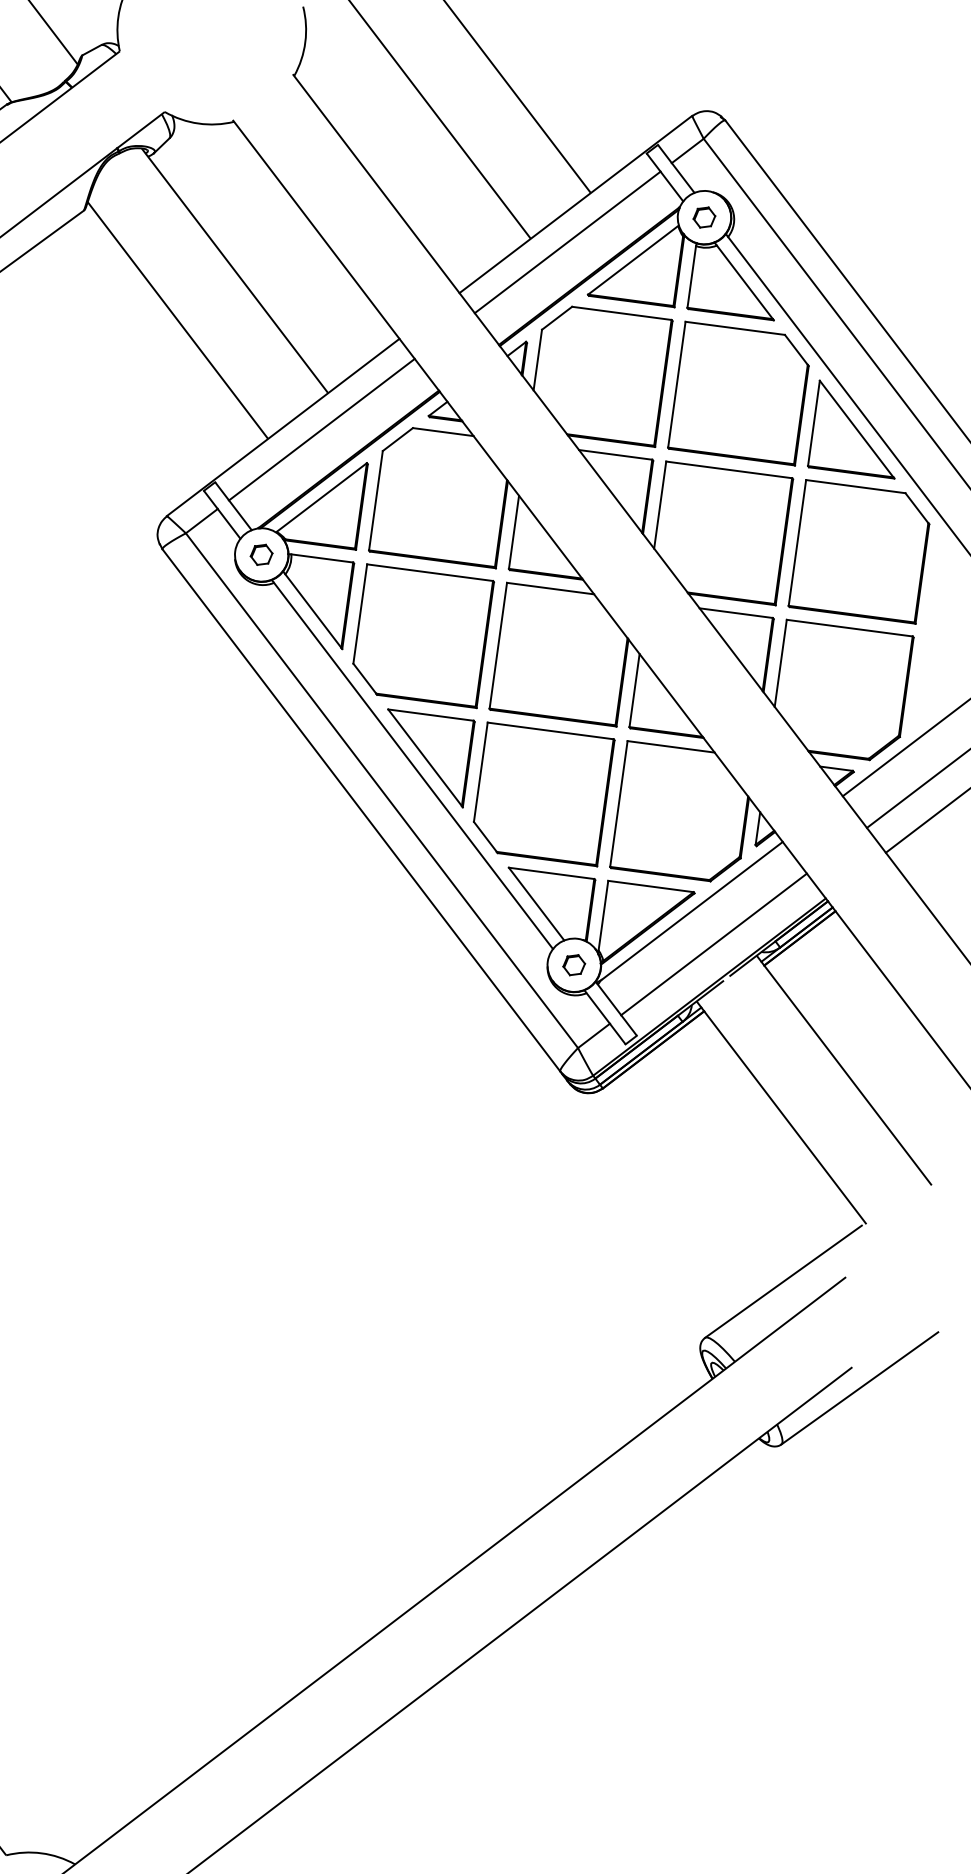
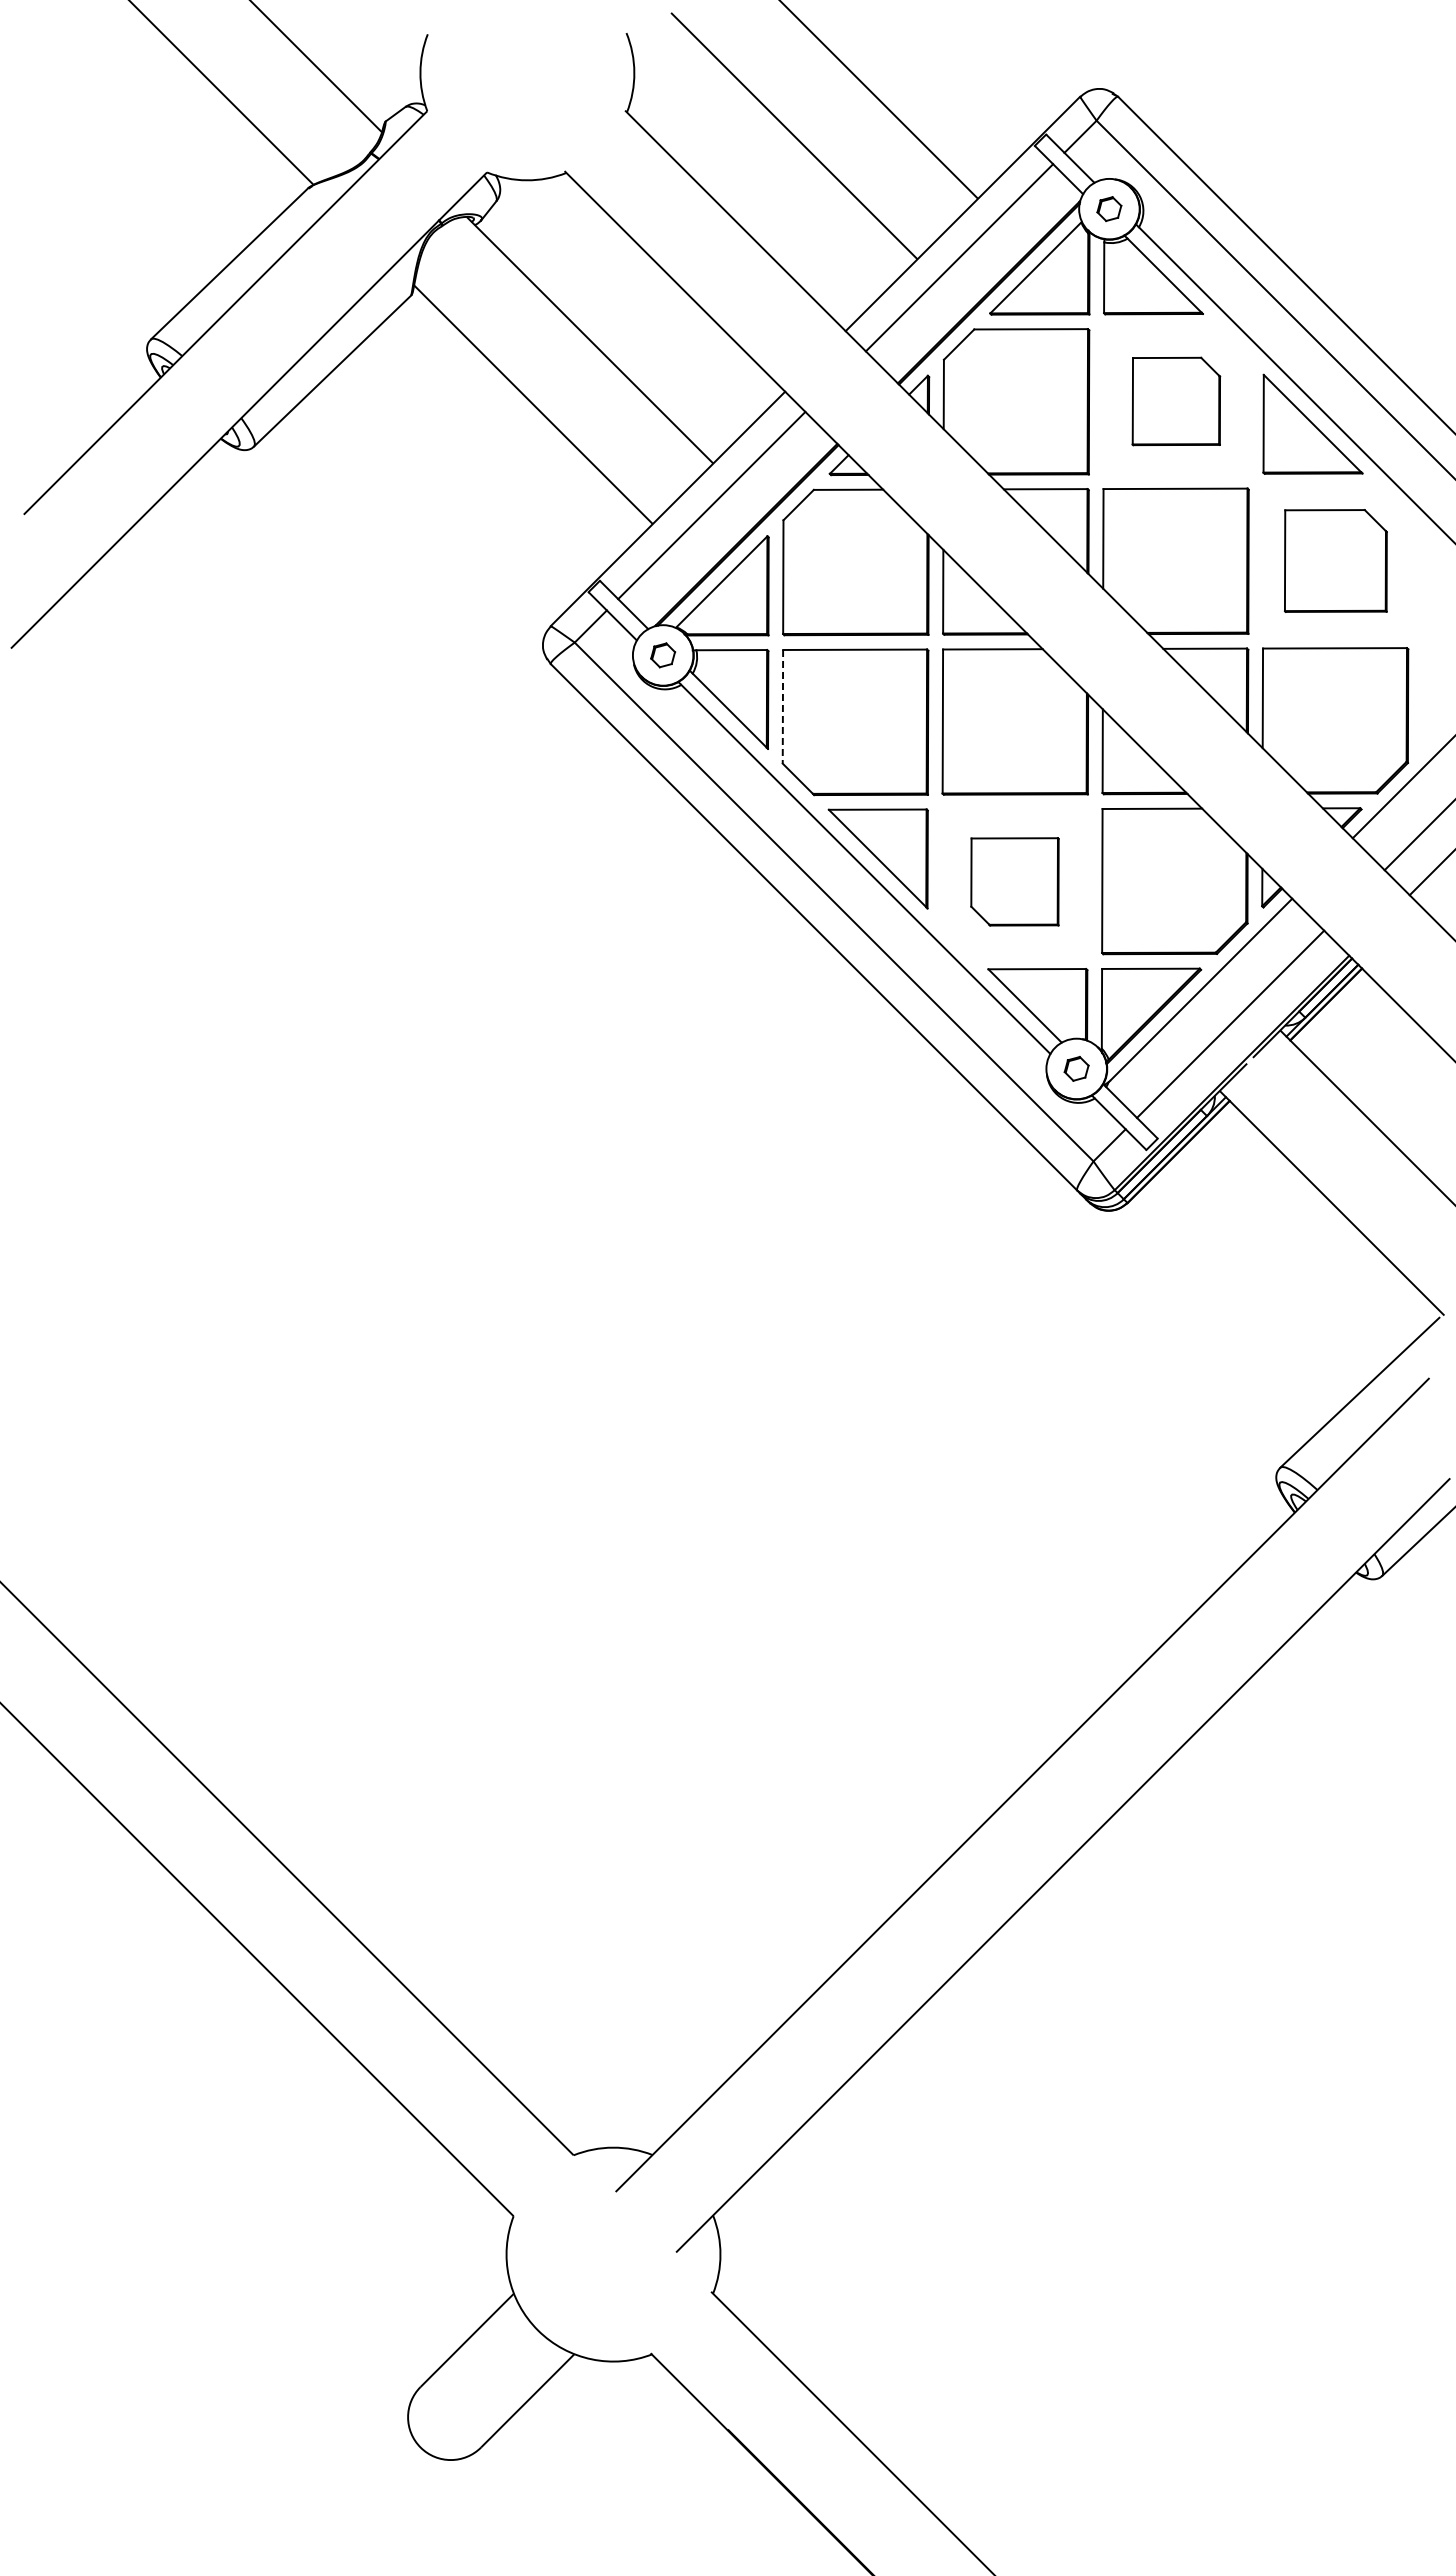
part: (740, 393) -> (1176, 401), size x0.6
part: (860, 551) -> (1335, 560), size x0.7
line: (359, 613) -> (782, 706), solid -> dashed
part: (542, 794) -> (1014, 881), size x0.6

